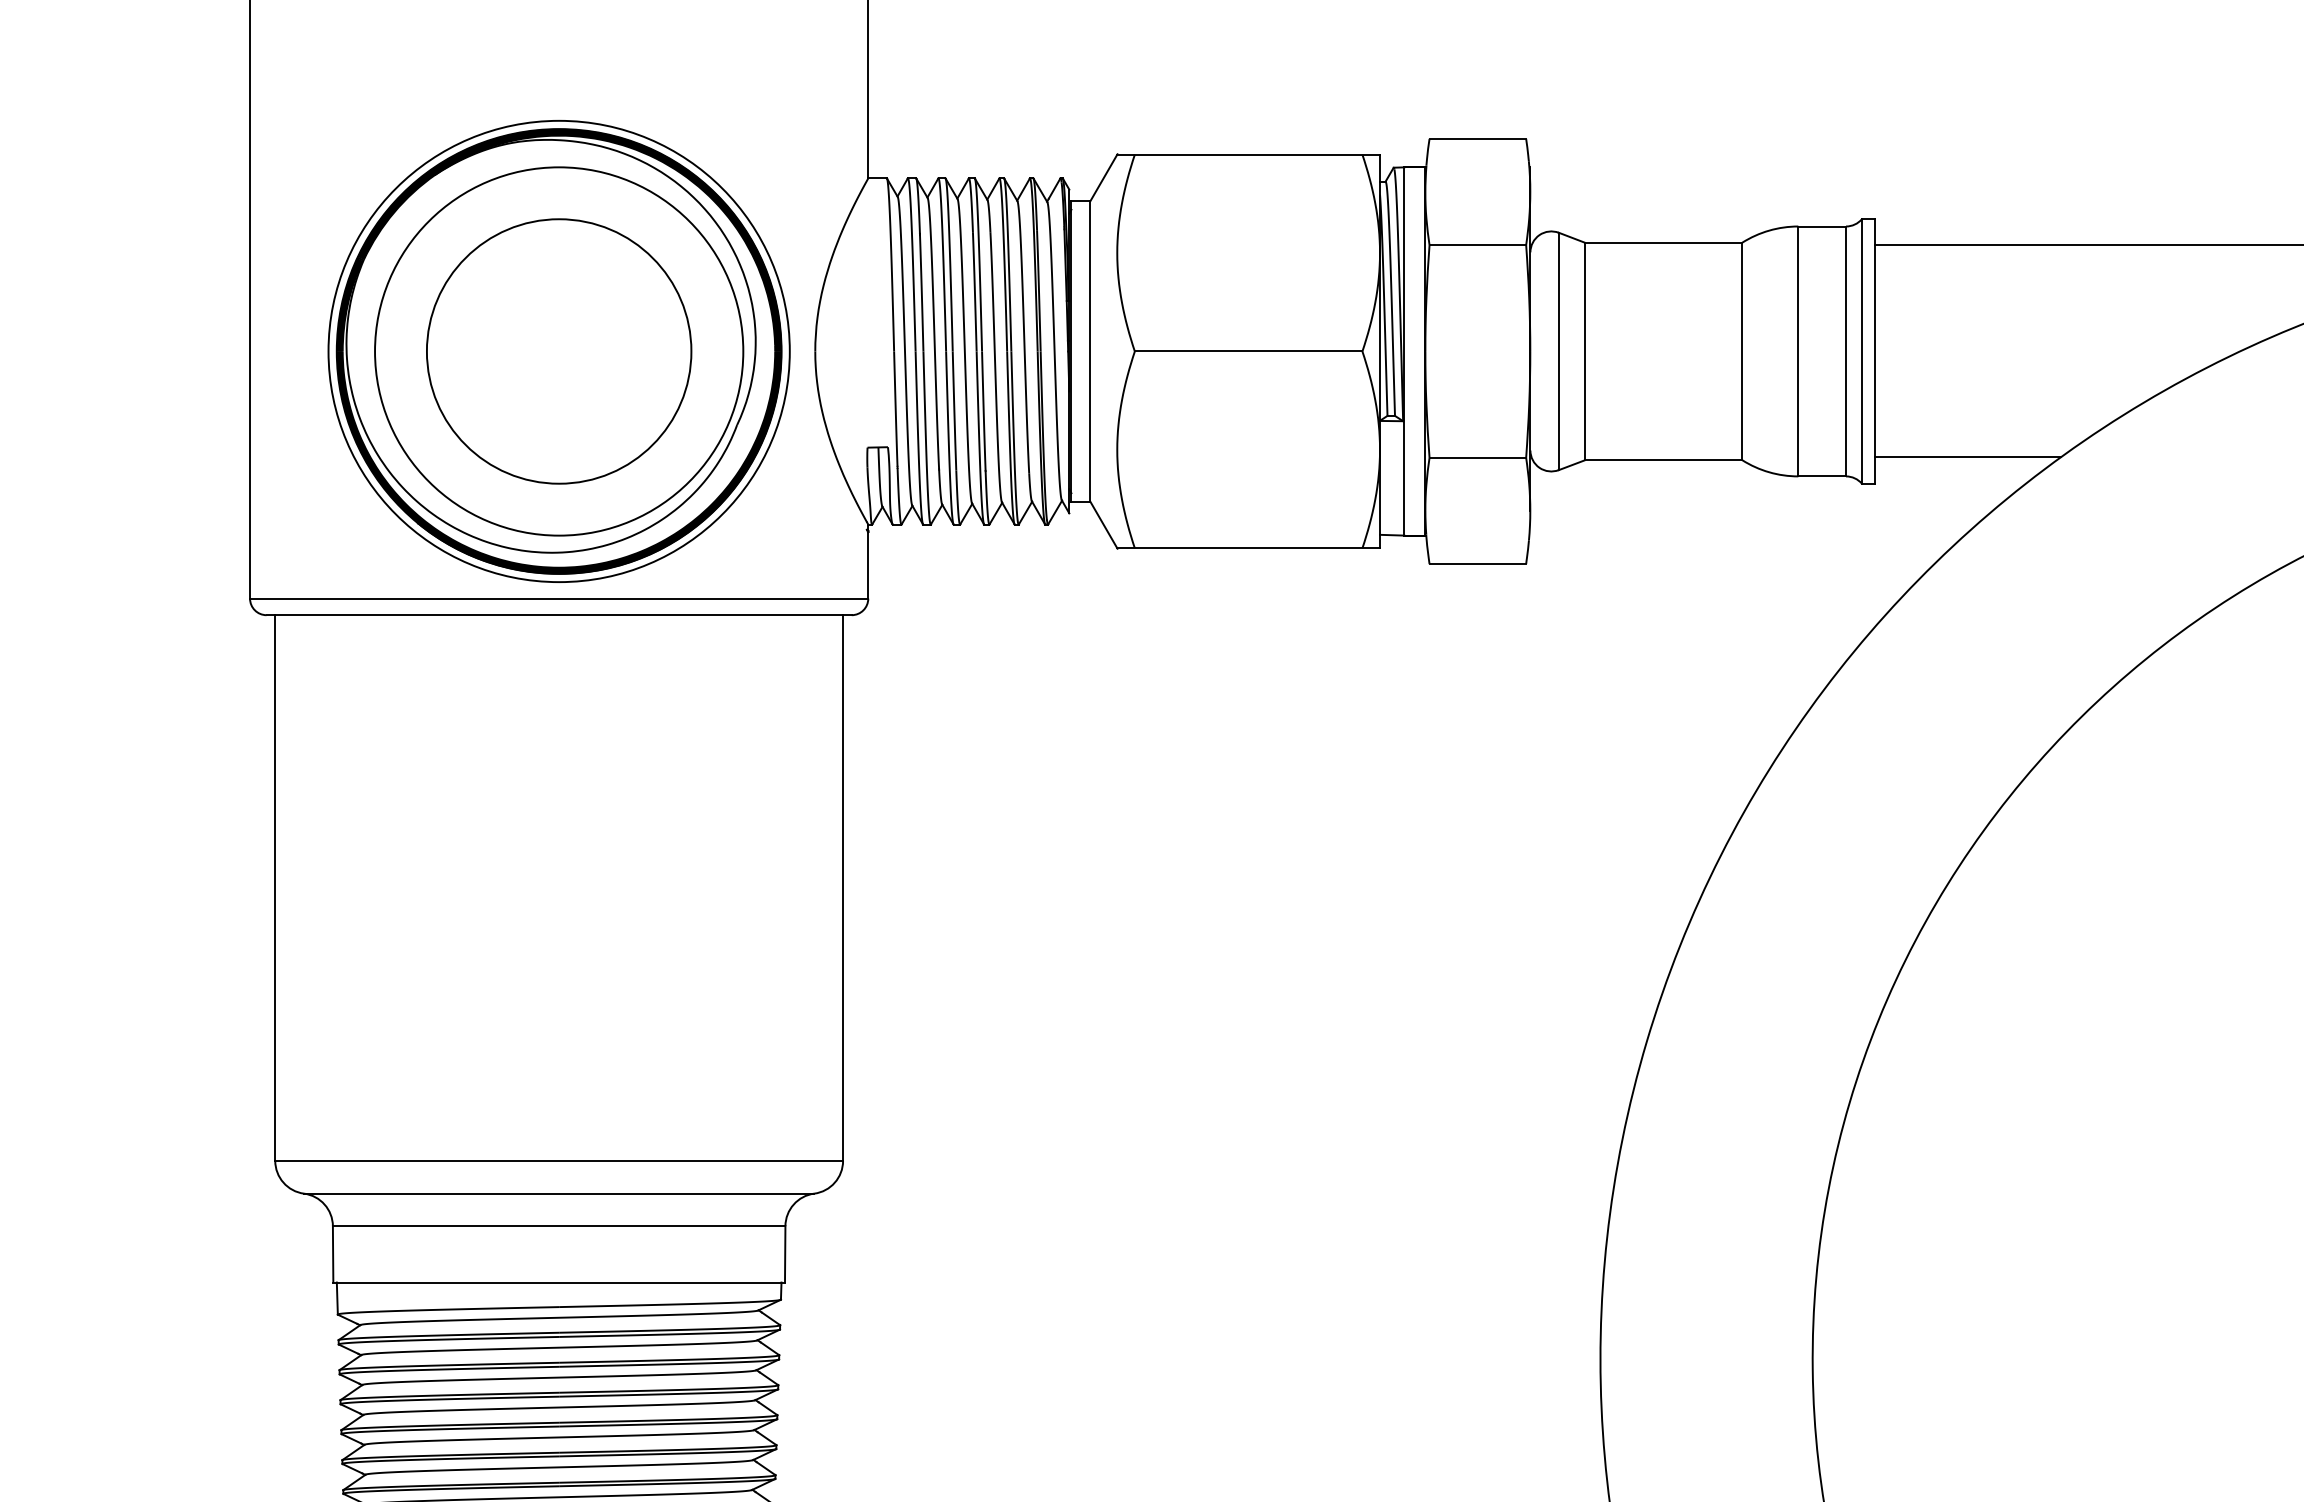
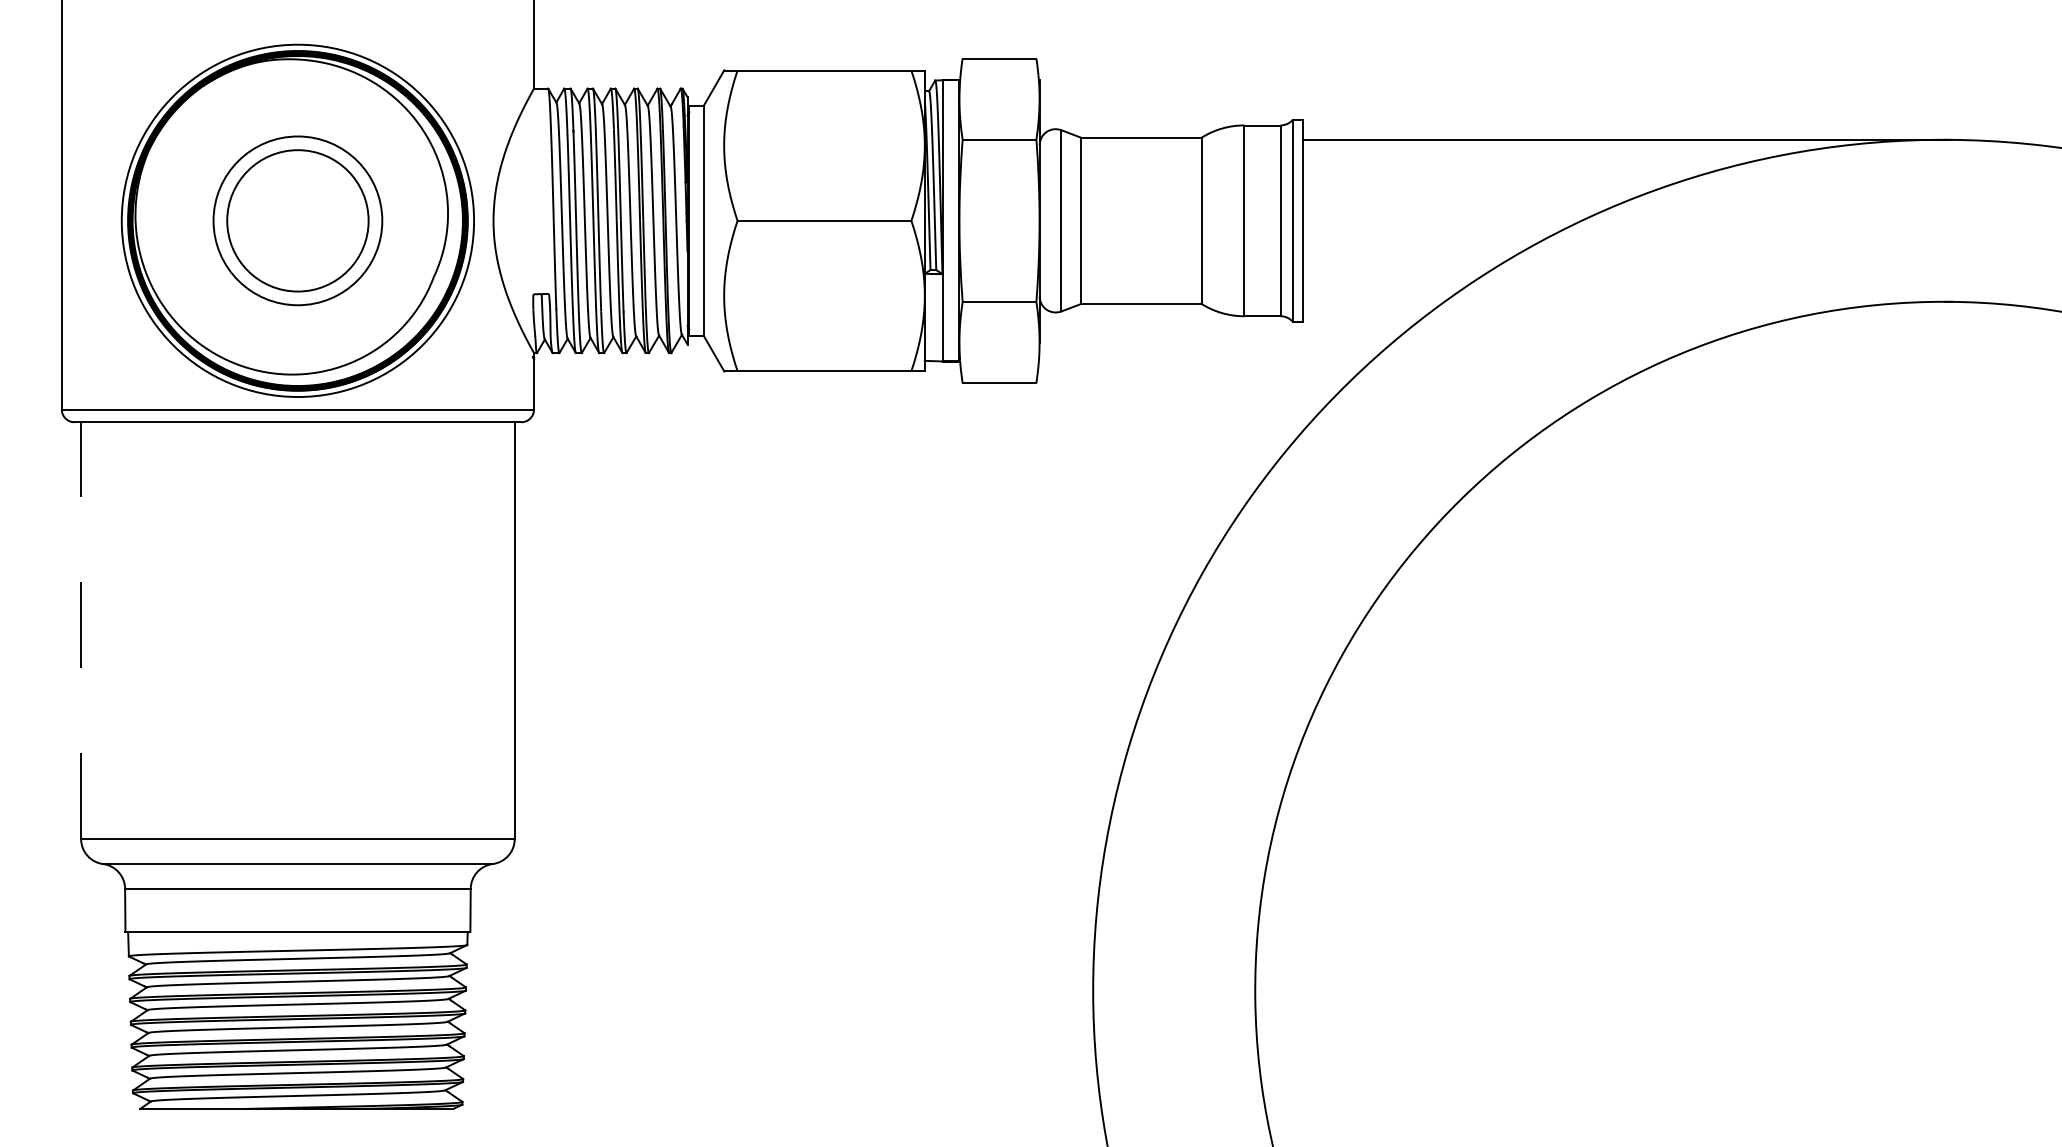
circle: (558, 351) -> (297, 220), size x0.6
circle: (558, 351) -> (297, 220), size x0.7
line: (1967, 457) -> (1373, 301), removed
line: (275, 887) -> (81, 630), solid -> dashed

